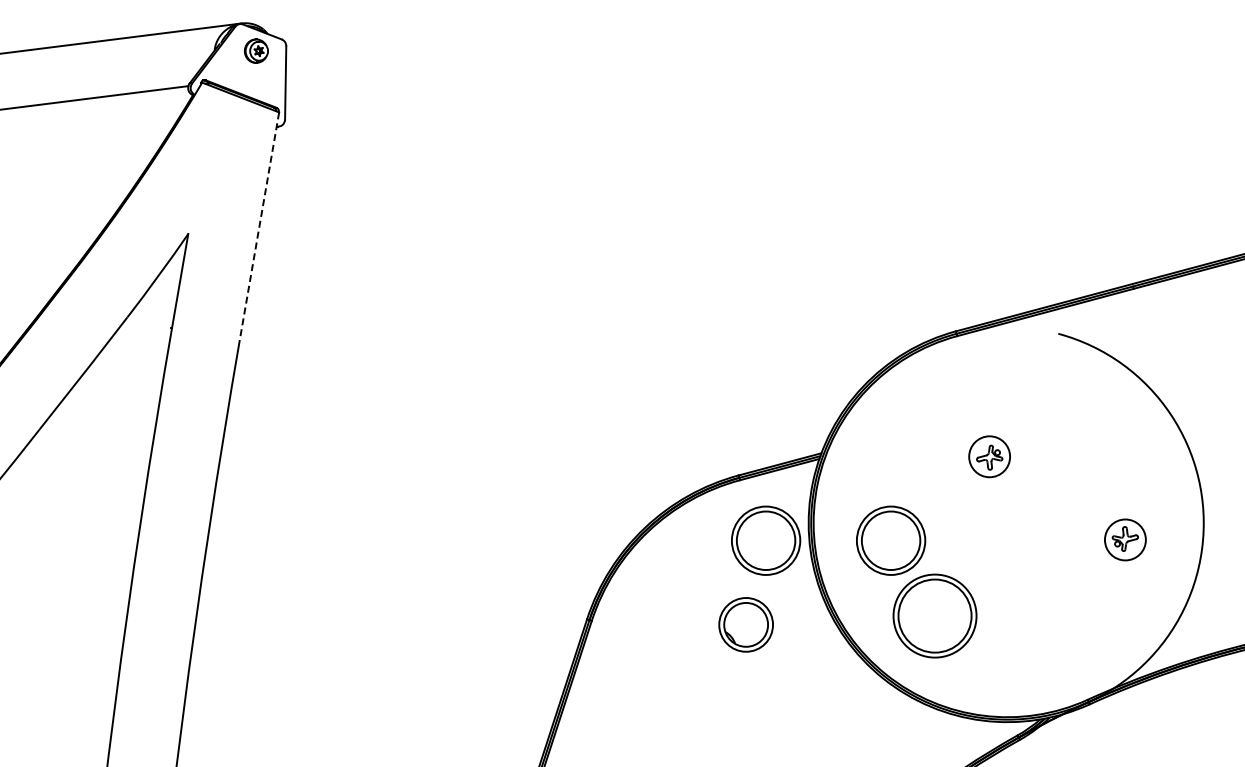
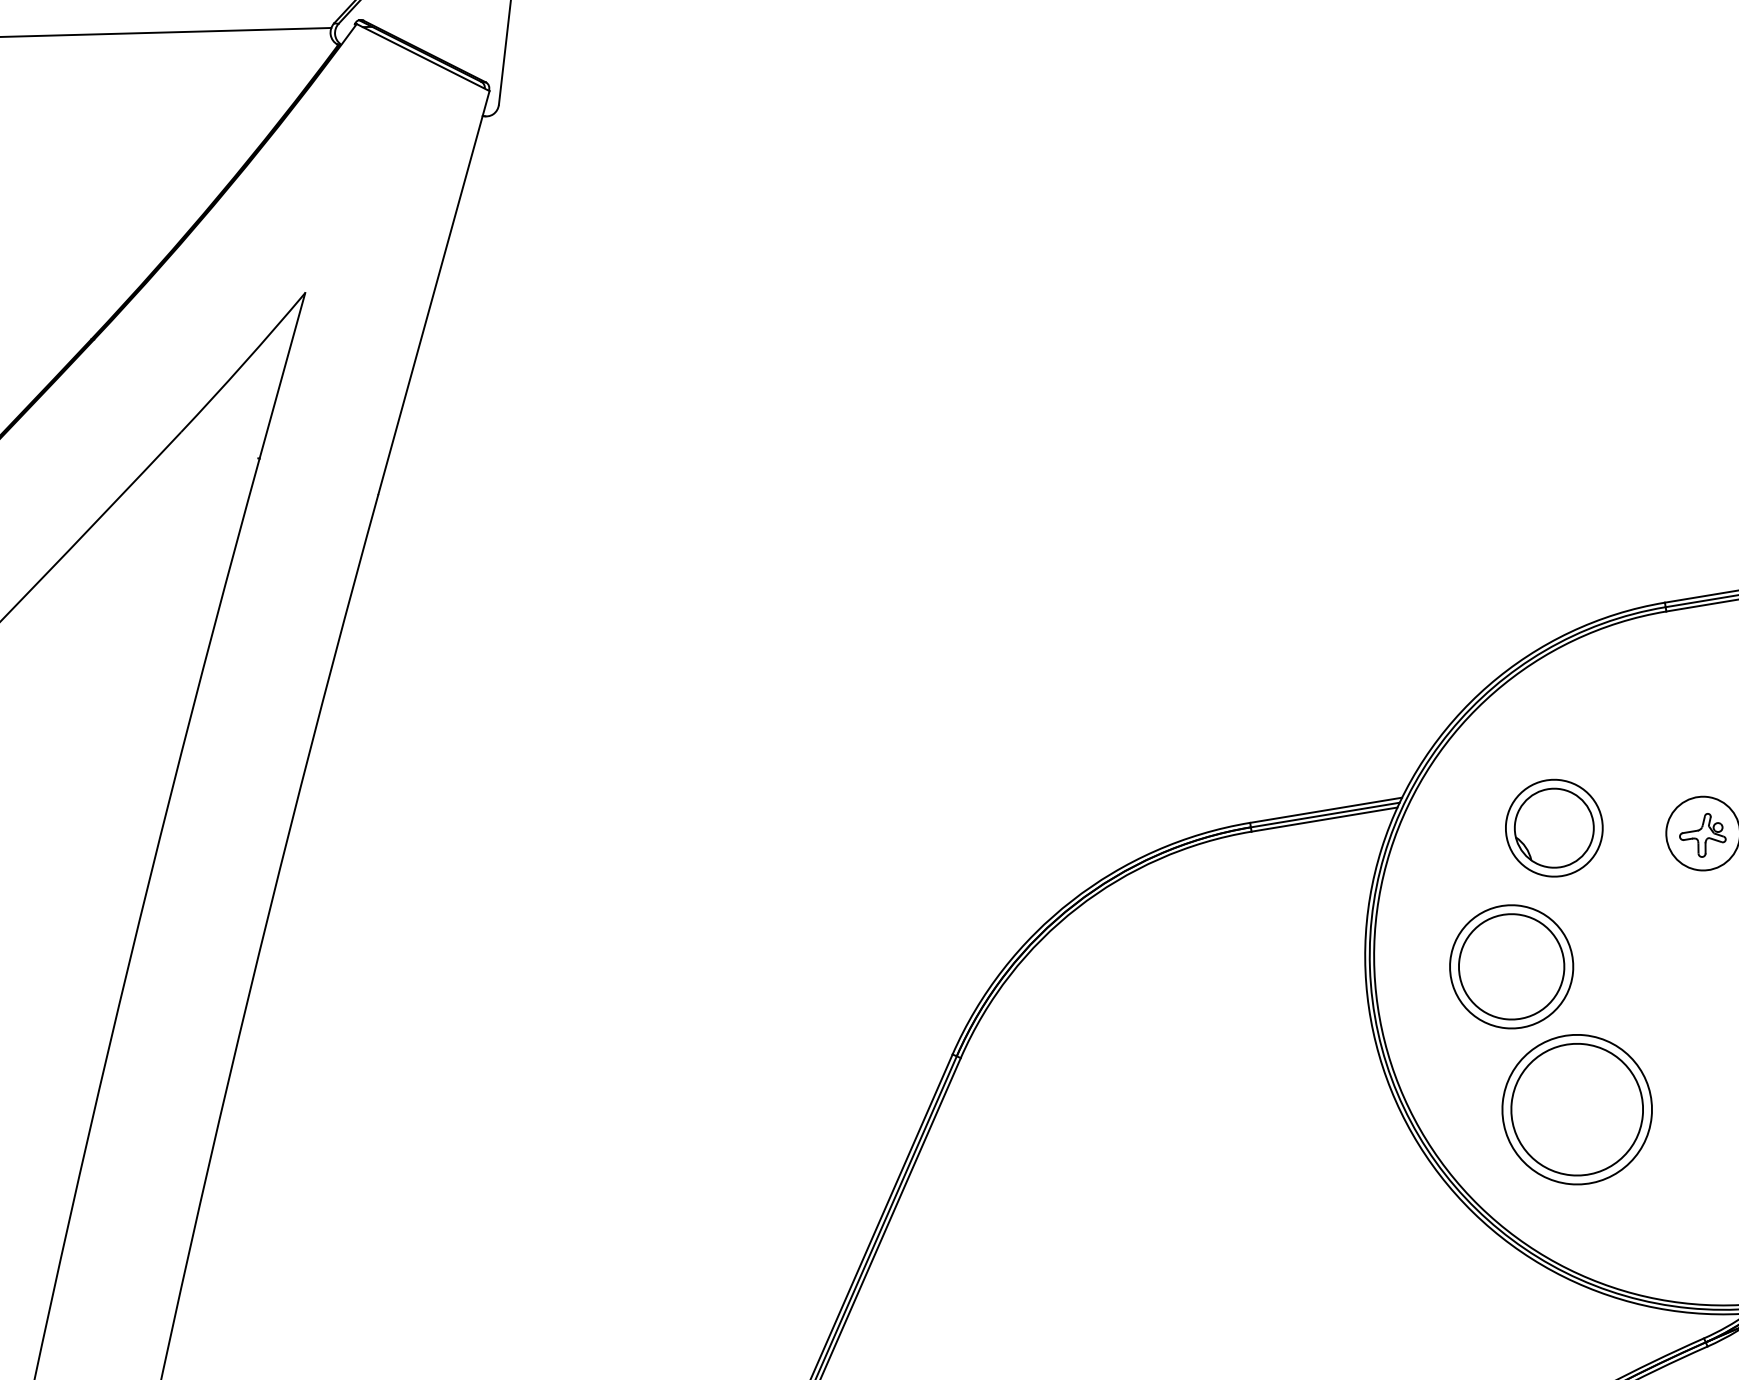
line: (259, 226) -> (434, 292), dashed -> solid
part: (766, 540) -> (1288, 944), removed
part: (745, 624) -> (1553, 827), moved

